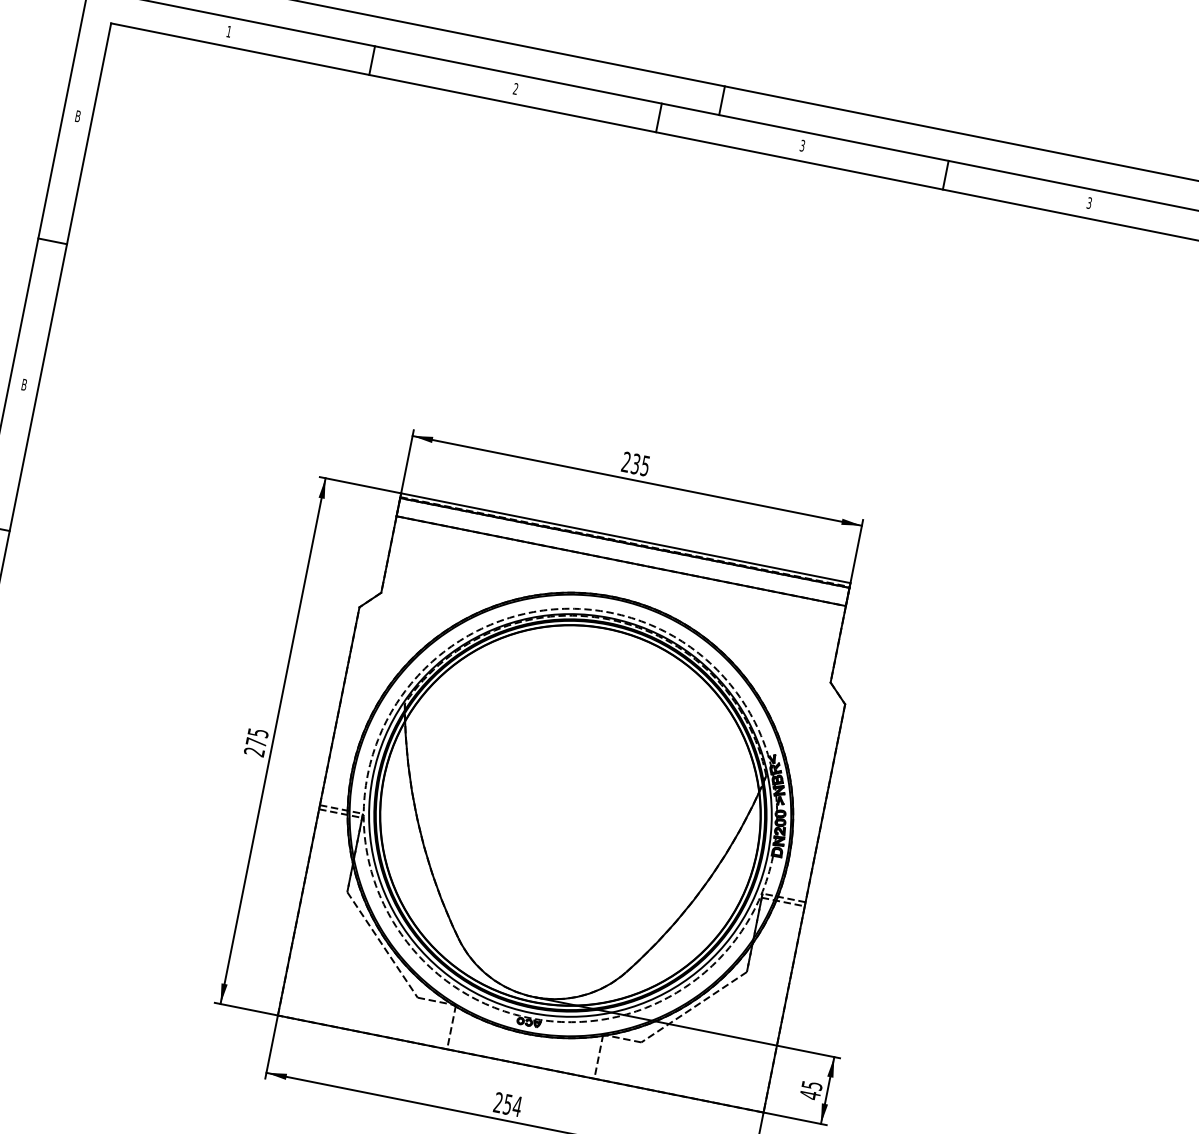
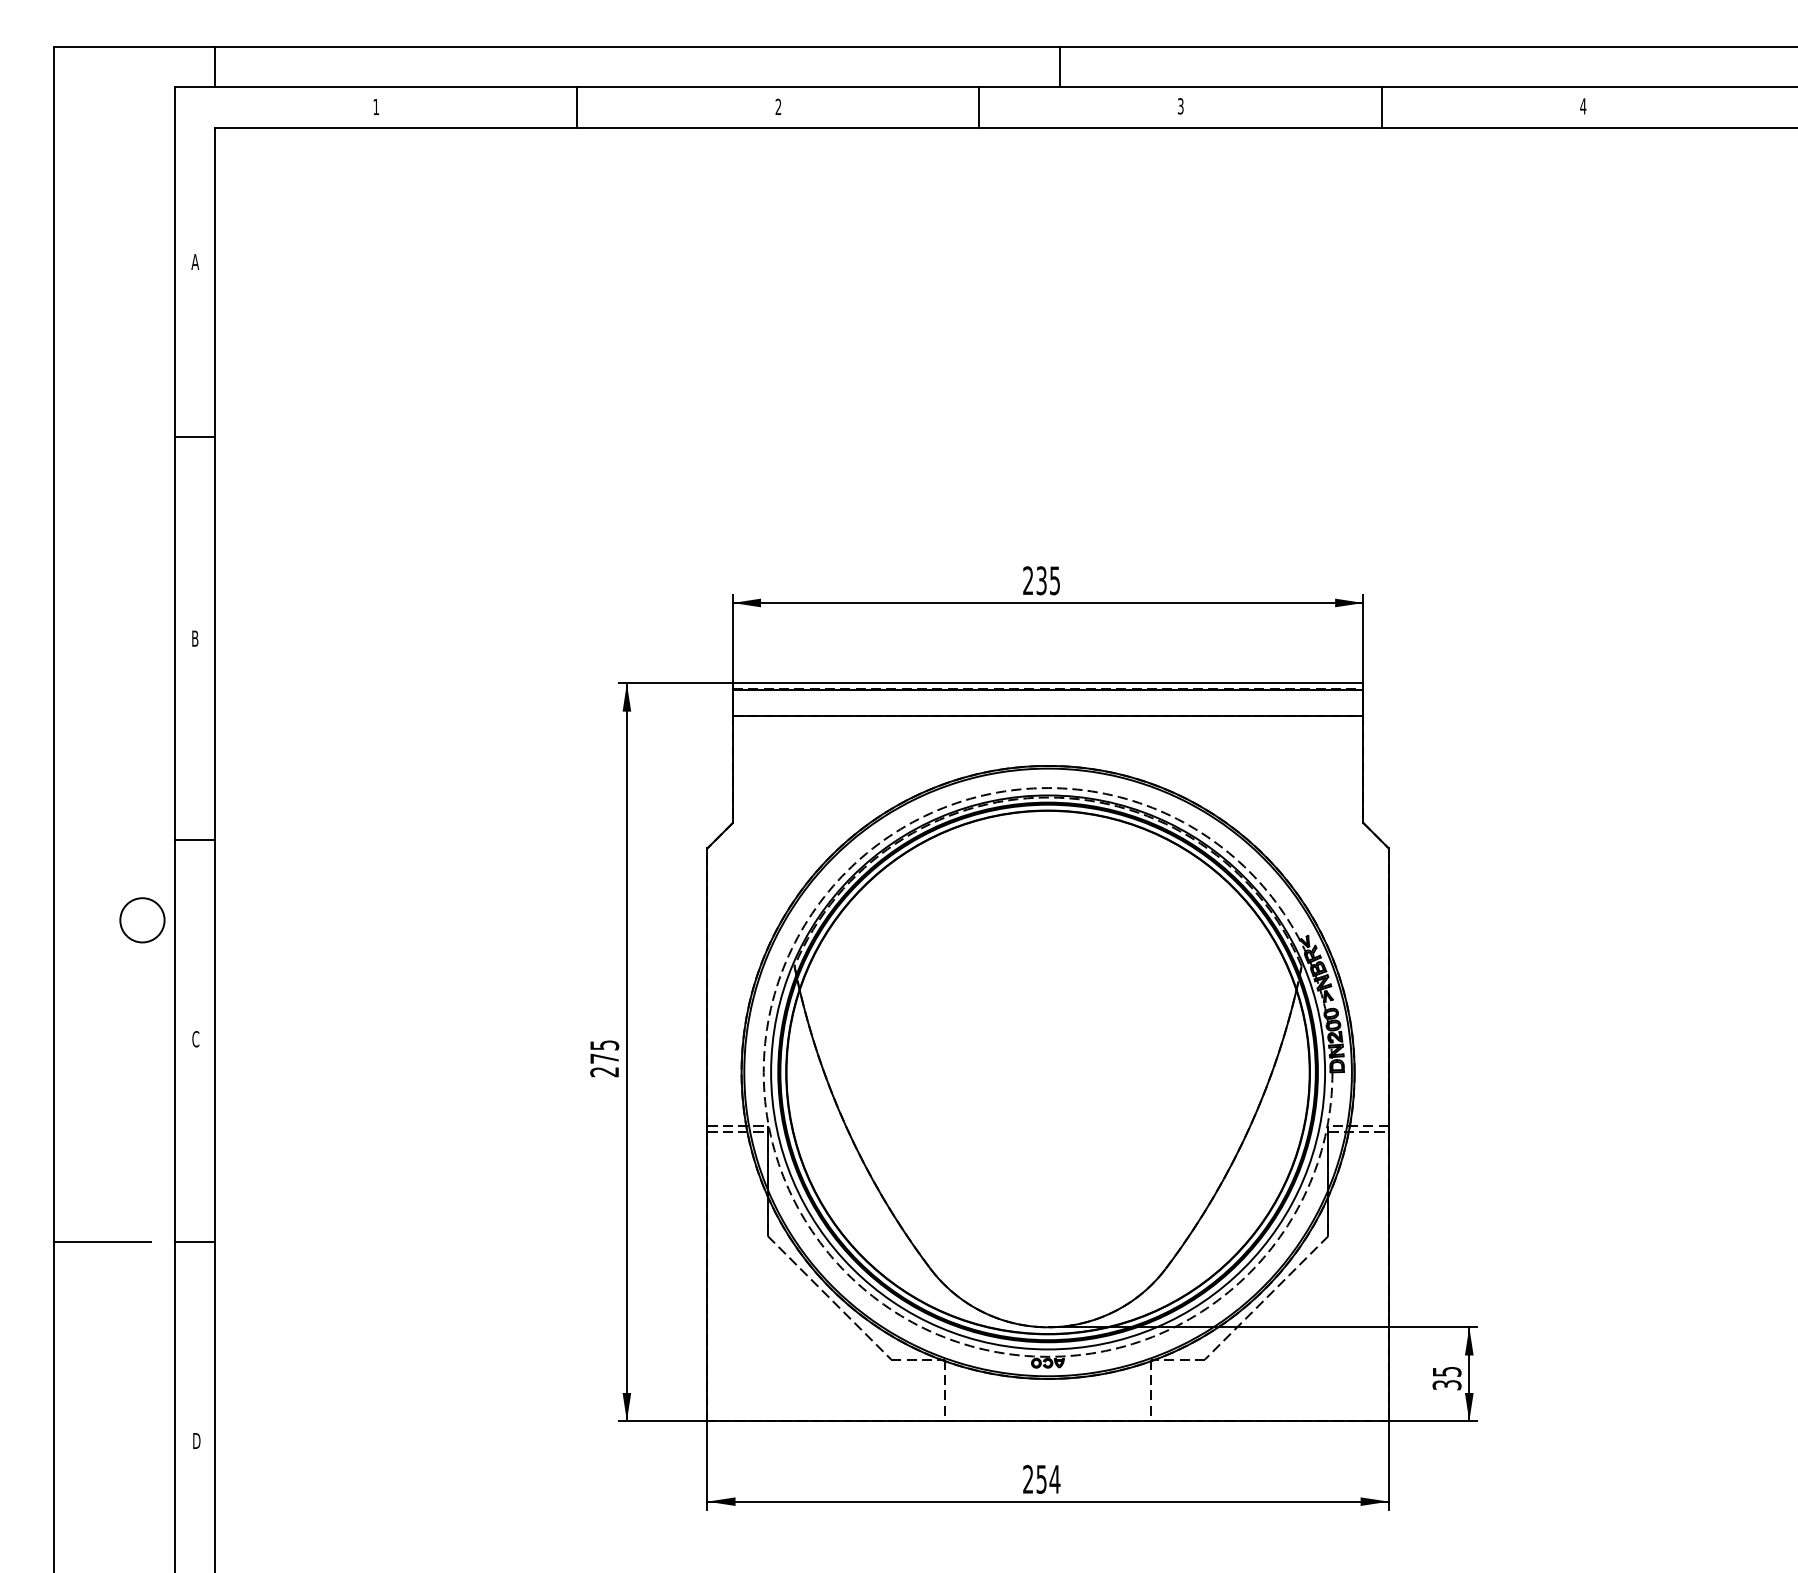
text: (78, 116) -> (195, 261), B -> A
text: (1089, 203) -> (1583, 106), 3 -> 4
text: (809, 1094) -> (1446, 1384), 45 -> 35

